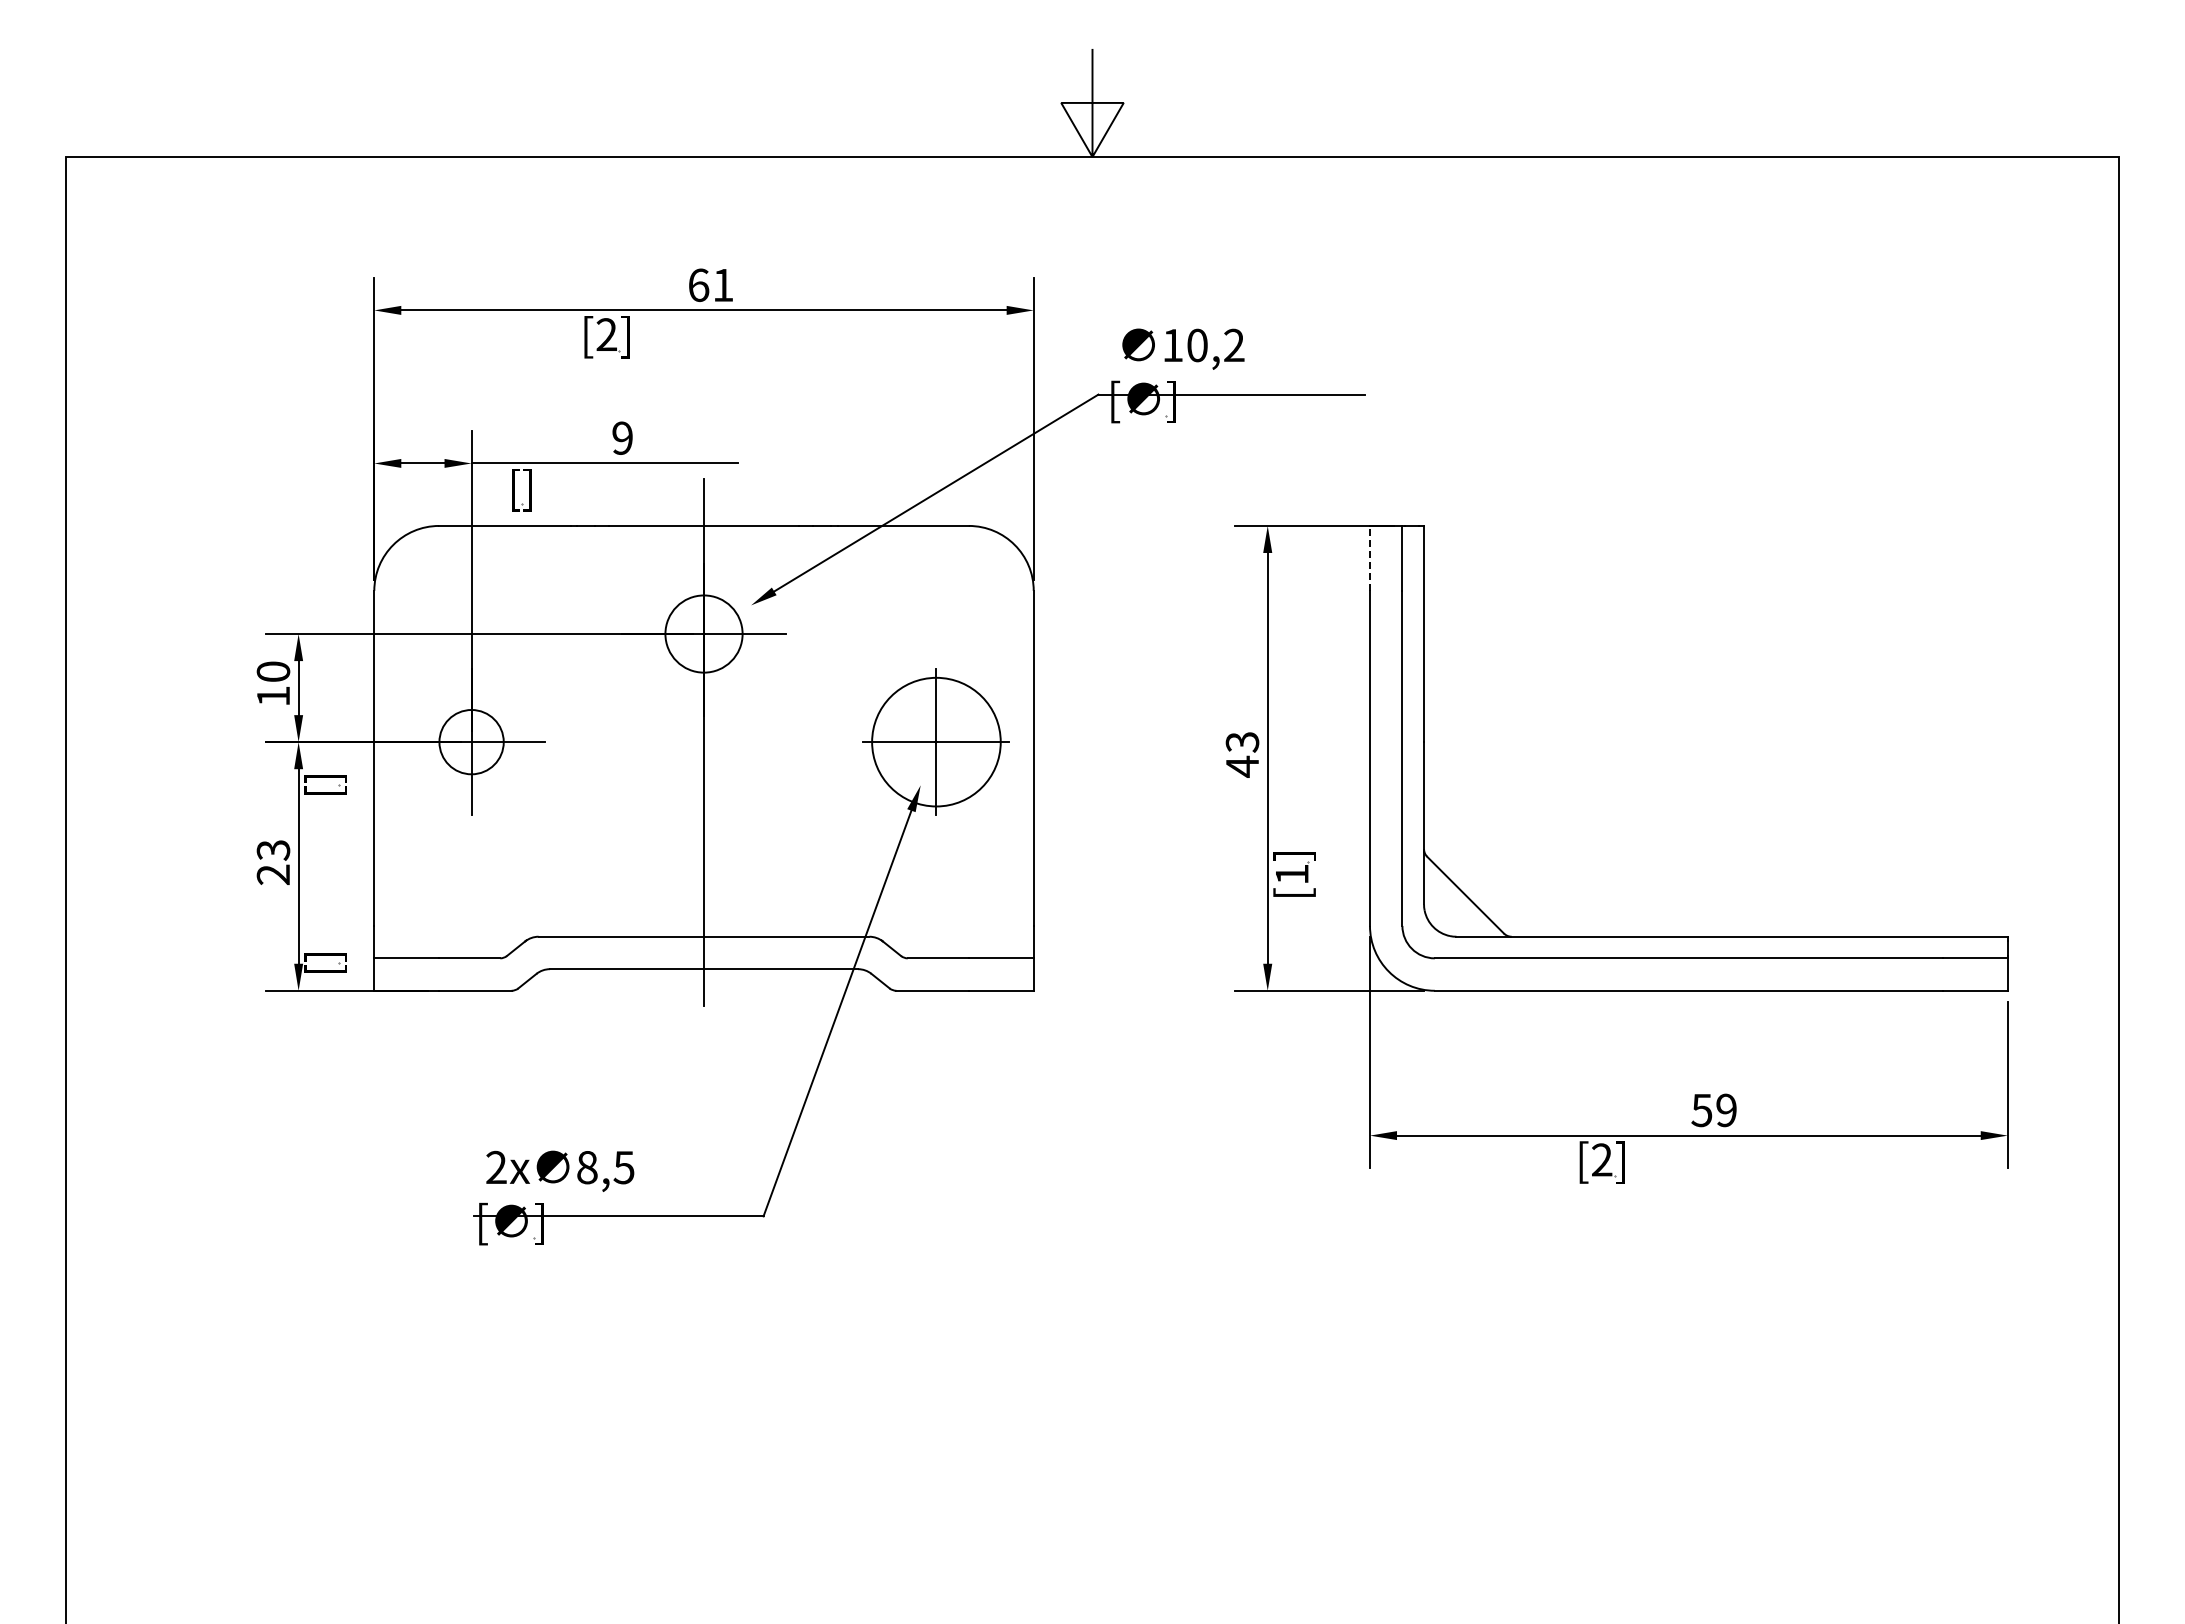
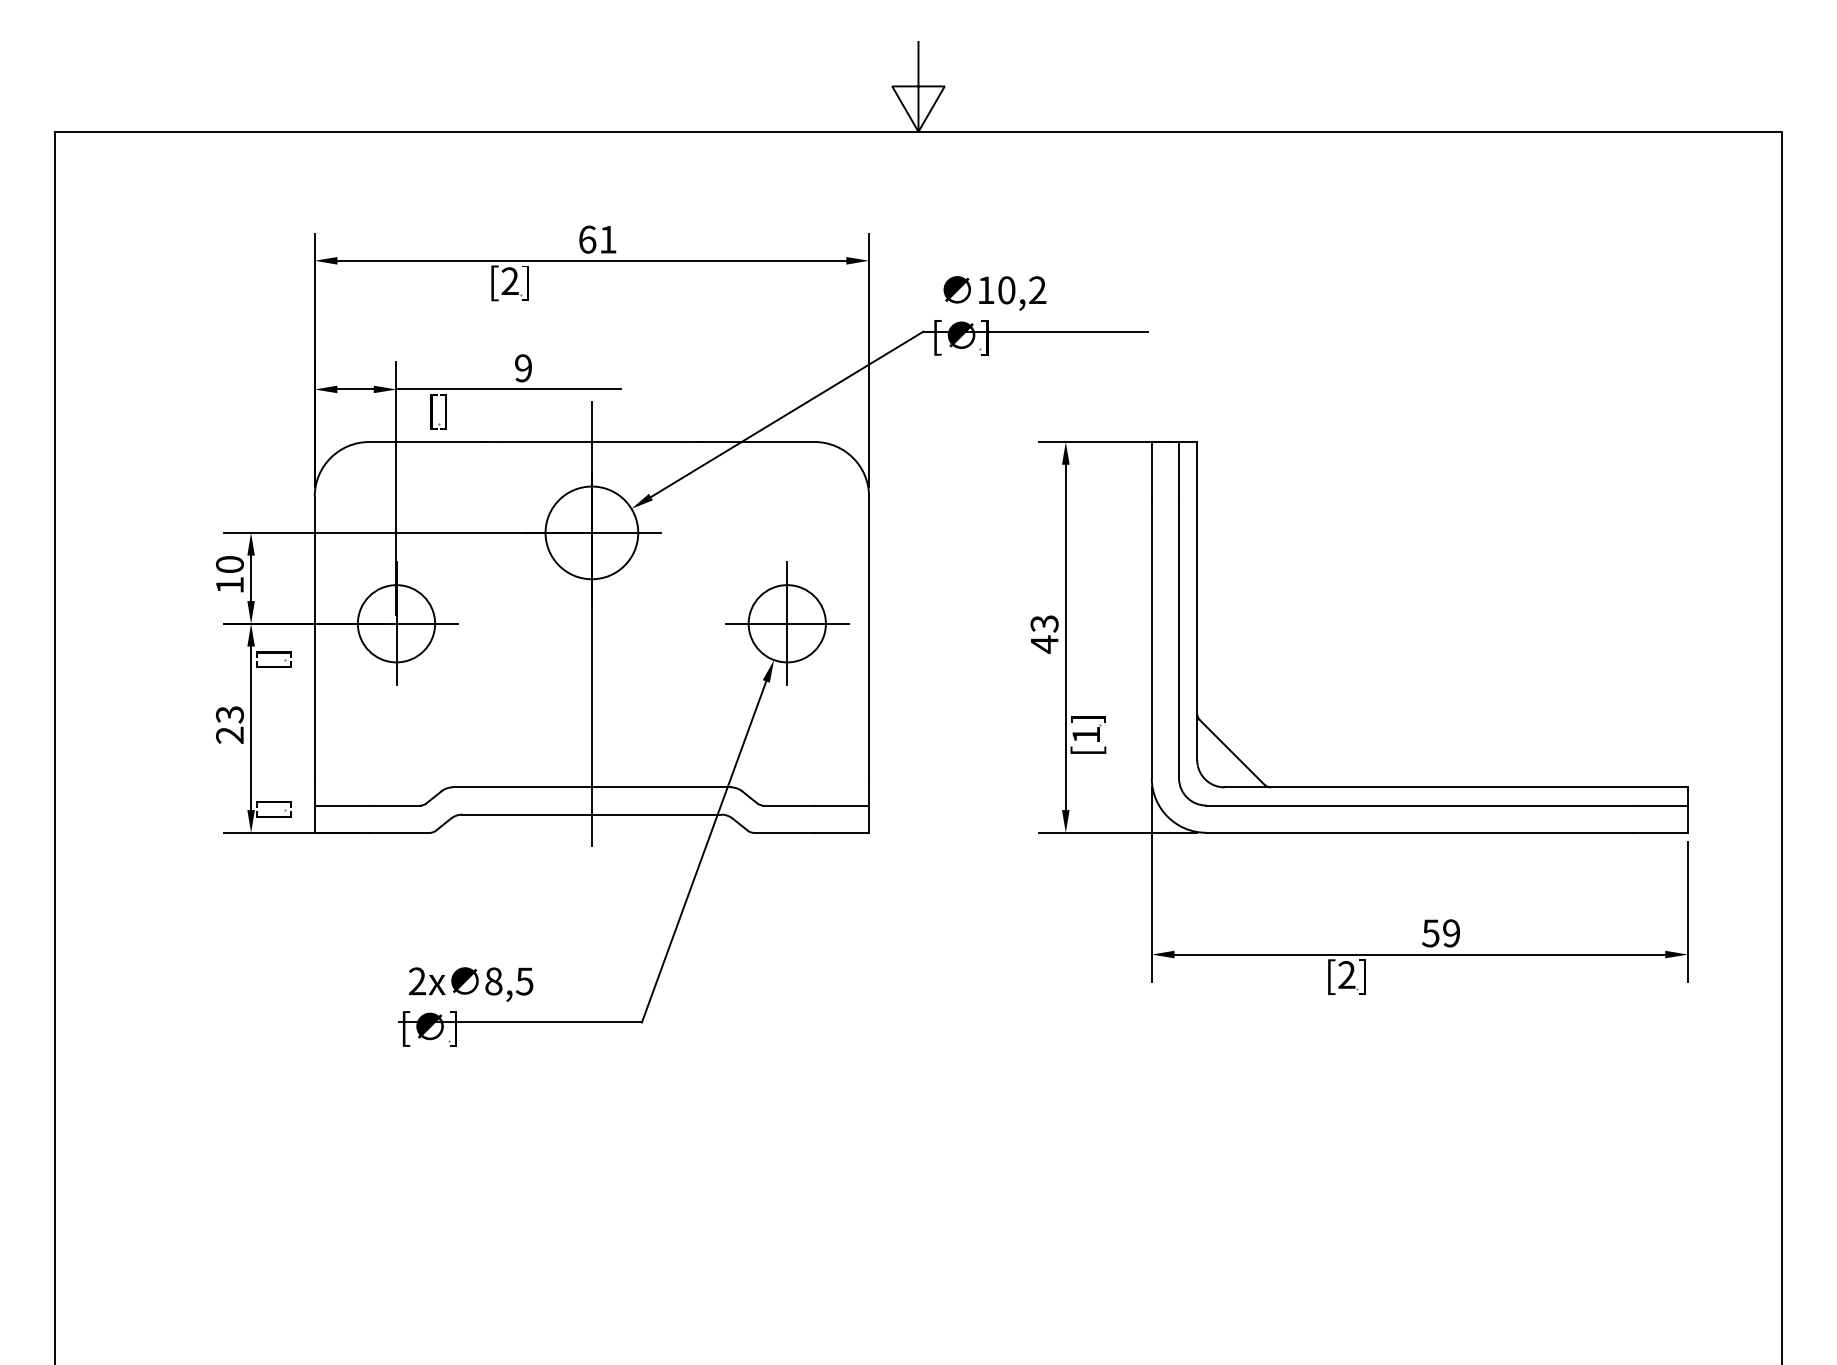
line: (1369, 557) -> (1151, 468), dashed -> solid
circle: (703, 633) -> (591, 532), size x1.43
circle: (471, 742) -> (396, 624), size x1.43
circle: (936, 742) -> (787, 624), size x0.71

